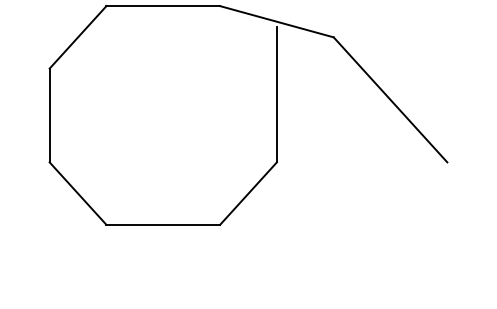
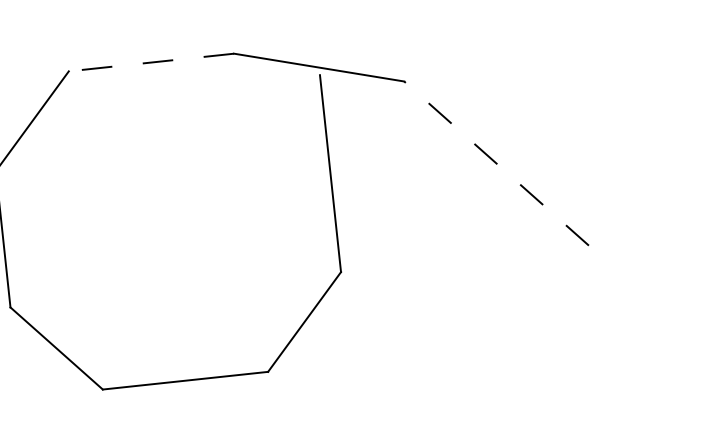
line: (163, 6) -> (151, 63), solid -> dashed
line: (390, 99) -> (496, 163), solid -> dashed

